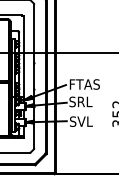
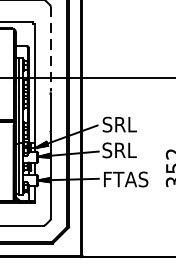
line: (34, 33) -> (51, 49), solid -> dashed
text: (84, 84) -> (124, 124), FTAS -> SRL
text: (85, 121) -> (126, 179), SVL -> FTAS

